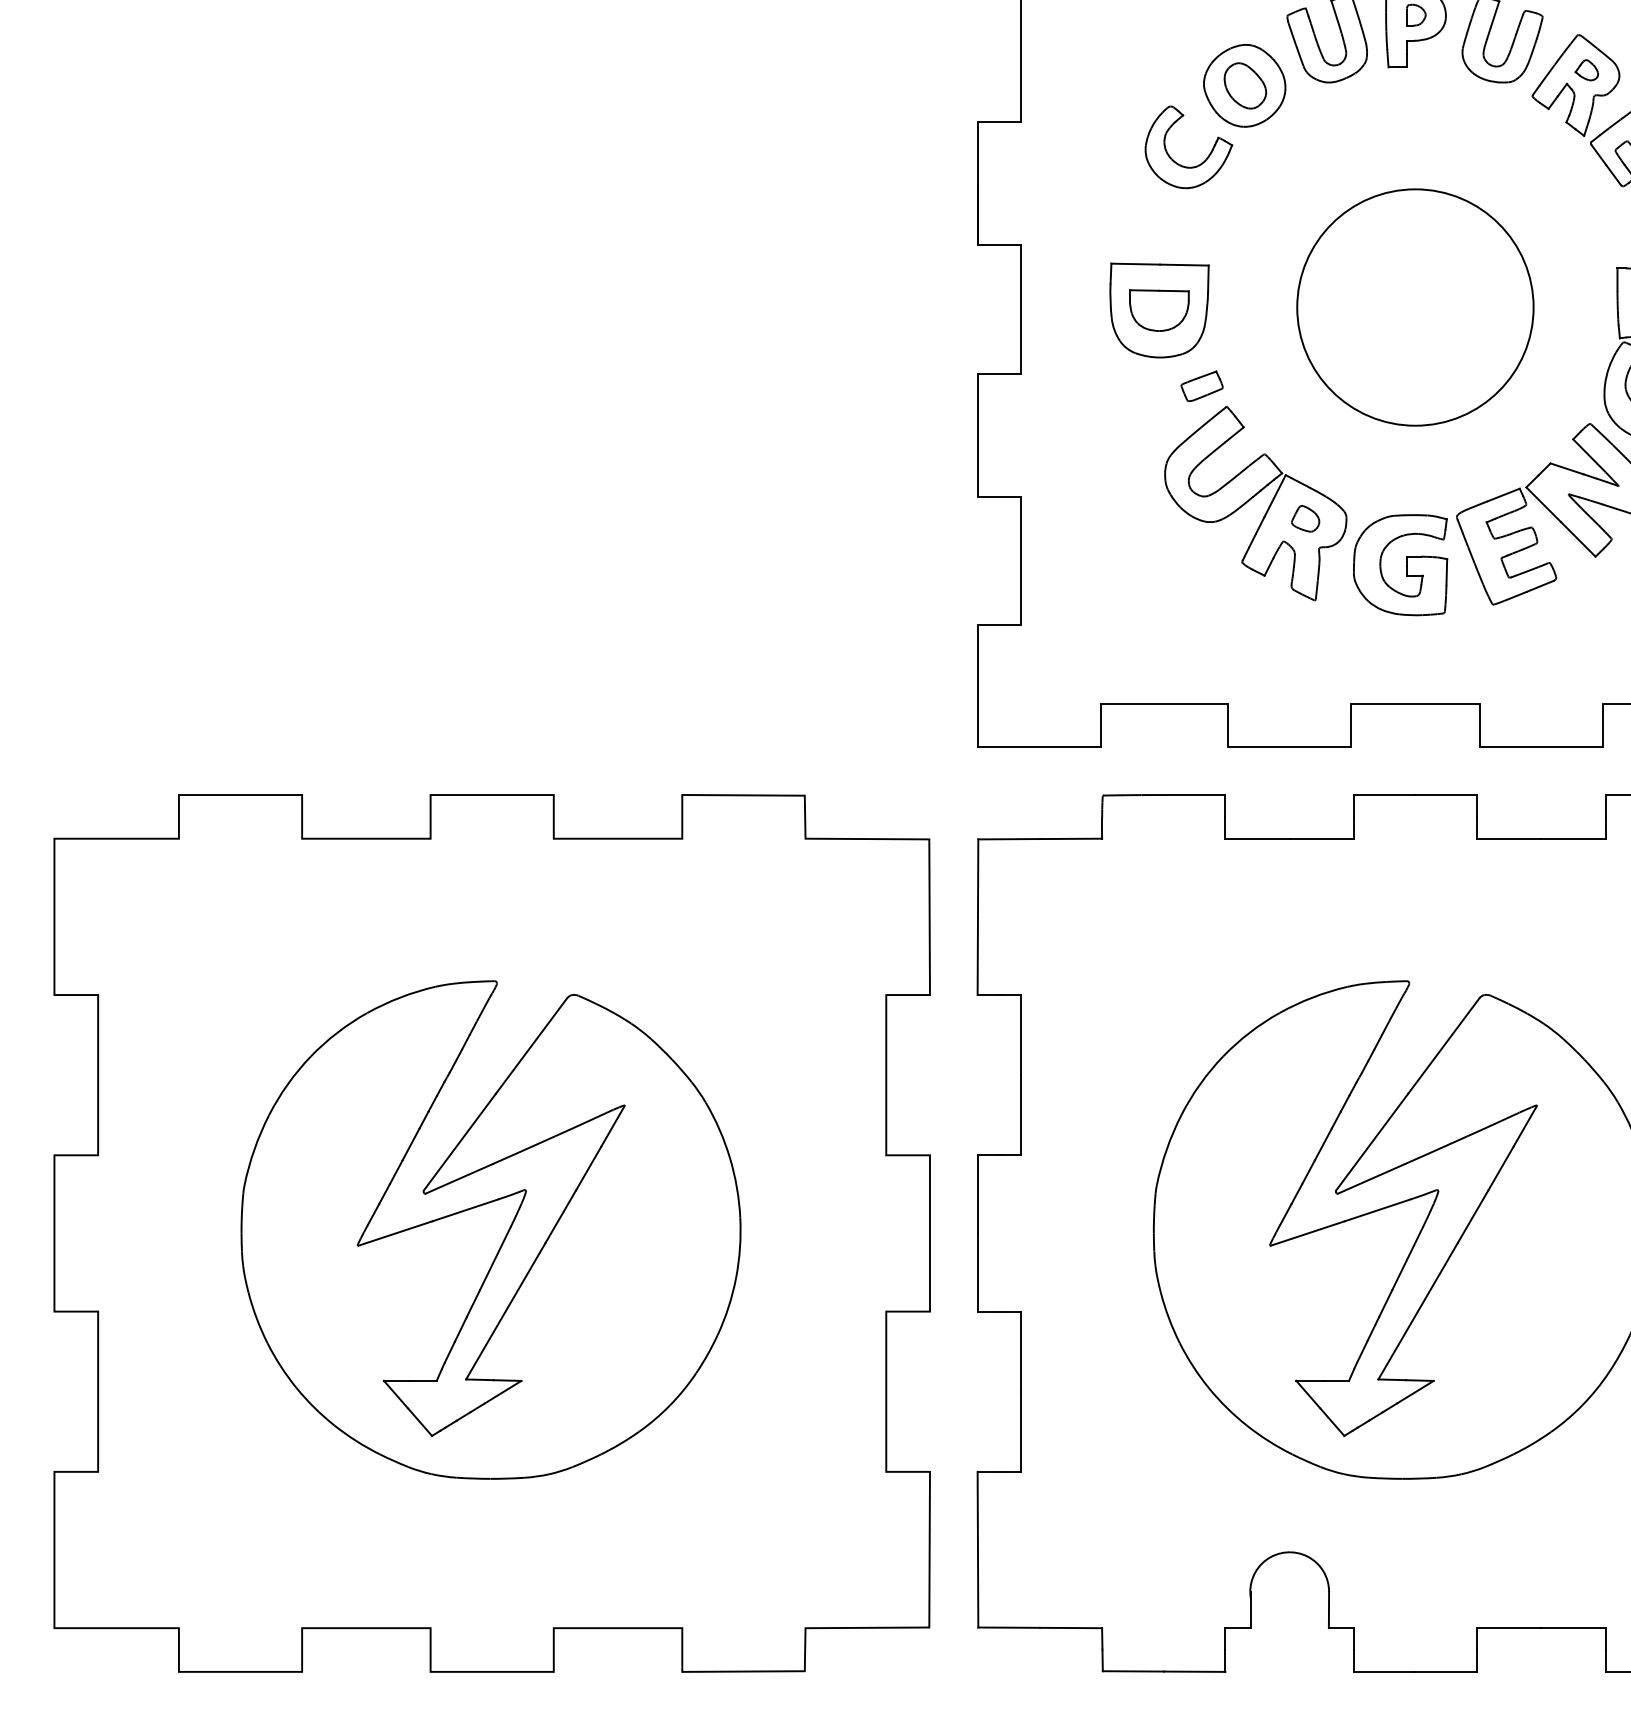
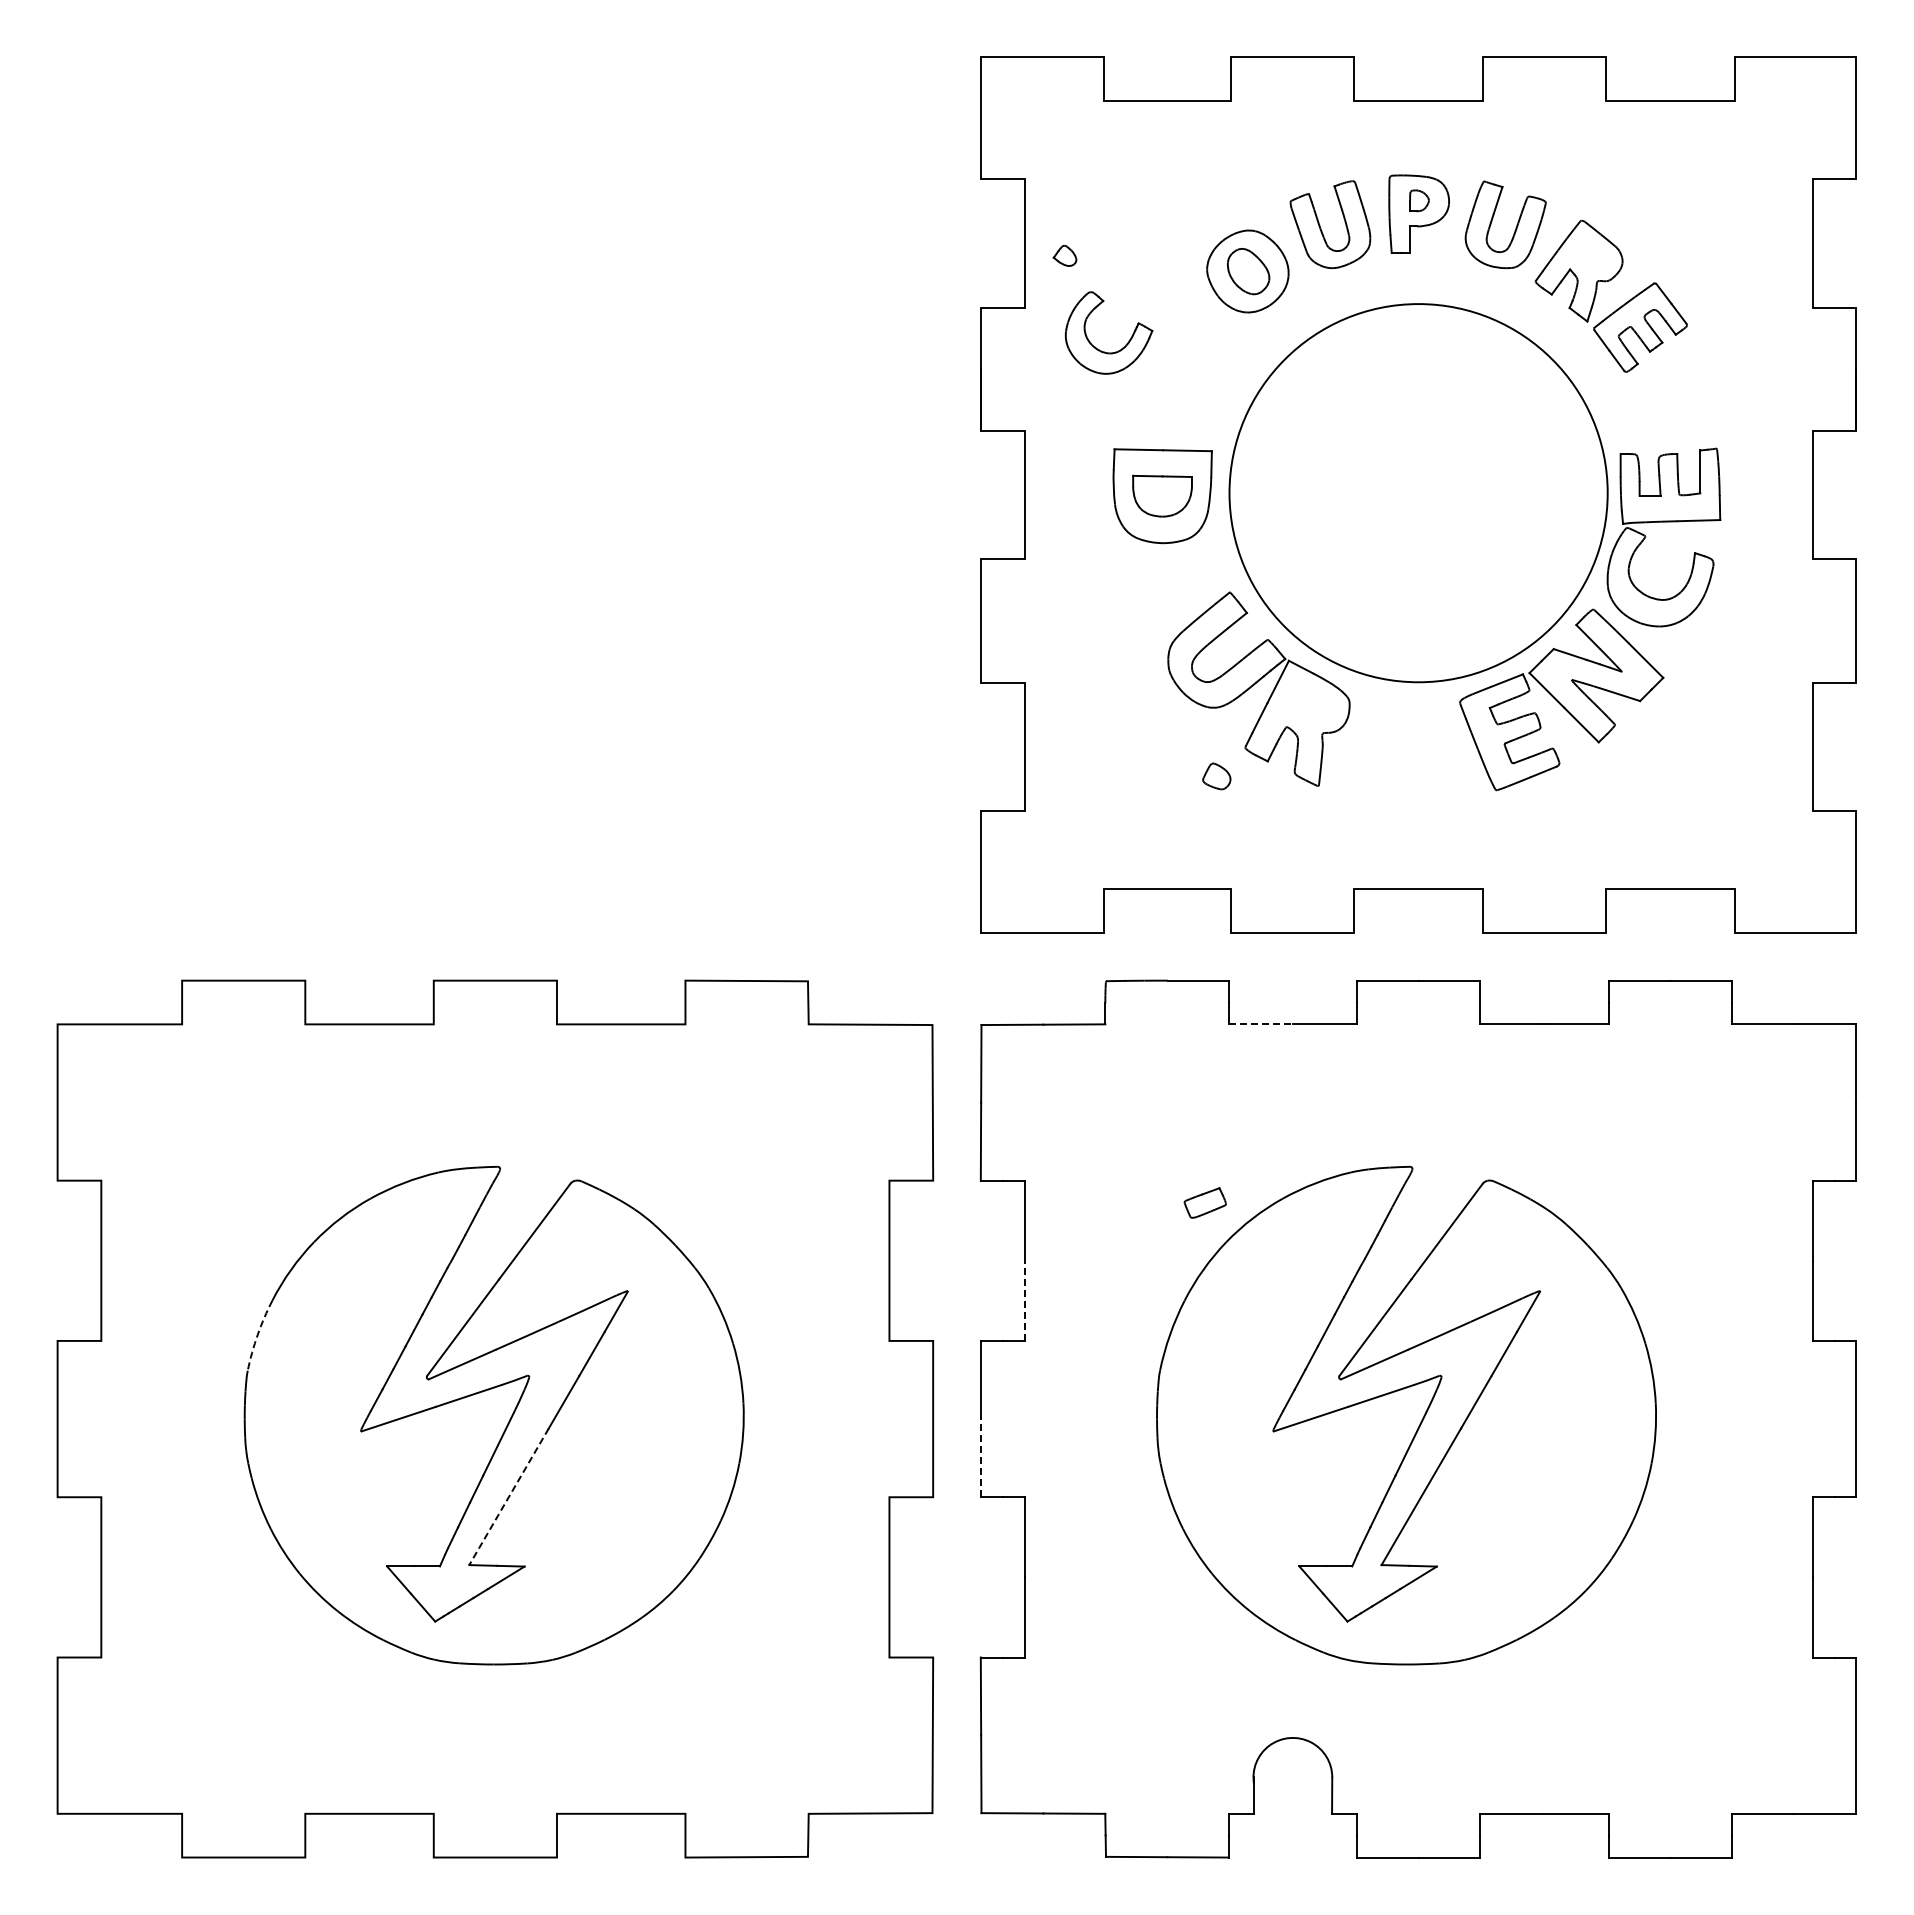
part: (1586, 69) -> (1064, 255), moved
part: (1175, 160) -> (1095, 346), moved
circle: (1415, 307) -> (1418, 493), size x1.6
part: (1201, 385) -> (1204, 1202), moved
part: (1305, 518) -> (1216, 776), moved
part: (1400, 564) -> (1403, 750), removed
line: (1258, 838) -> (1261, 1024), solid -> dashed
line: (1021, 1114) -> (1024, 1300), solid -> dashed
arc: (254, 1148) -> (257, 1334), solid -> dashed
line: (977, 1271) -> (980, 1457), solid -> dashed
line: (505, 1311) -> (508, 1497), solid -> dashed

